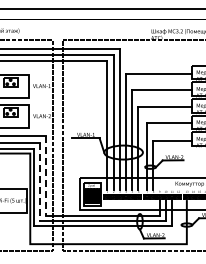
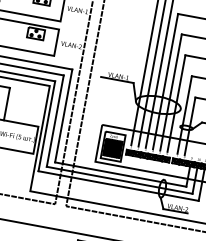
line: (46, 176) -> (63, 116), dashed -> solid
line: (40, 182) -> (55, 121), dashed -> solid

